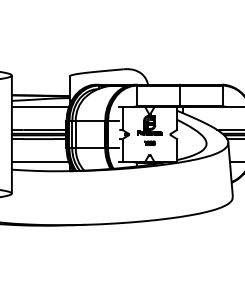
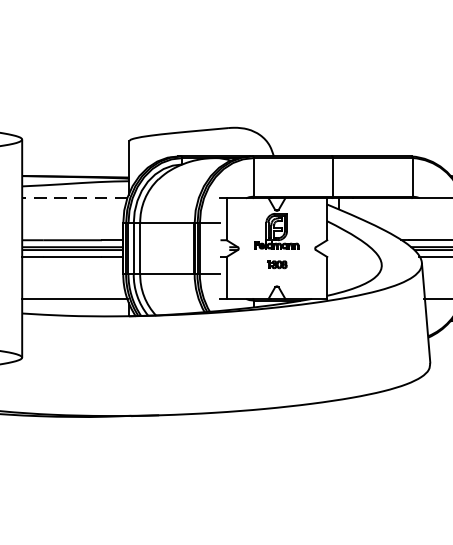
line: (40, 107) -> (75, 198), solid -> dashed

